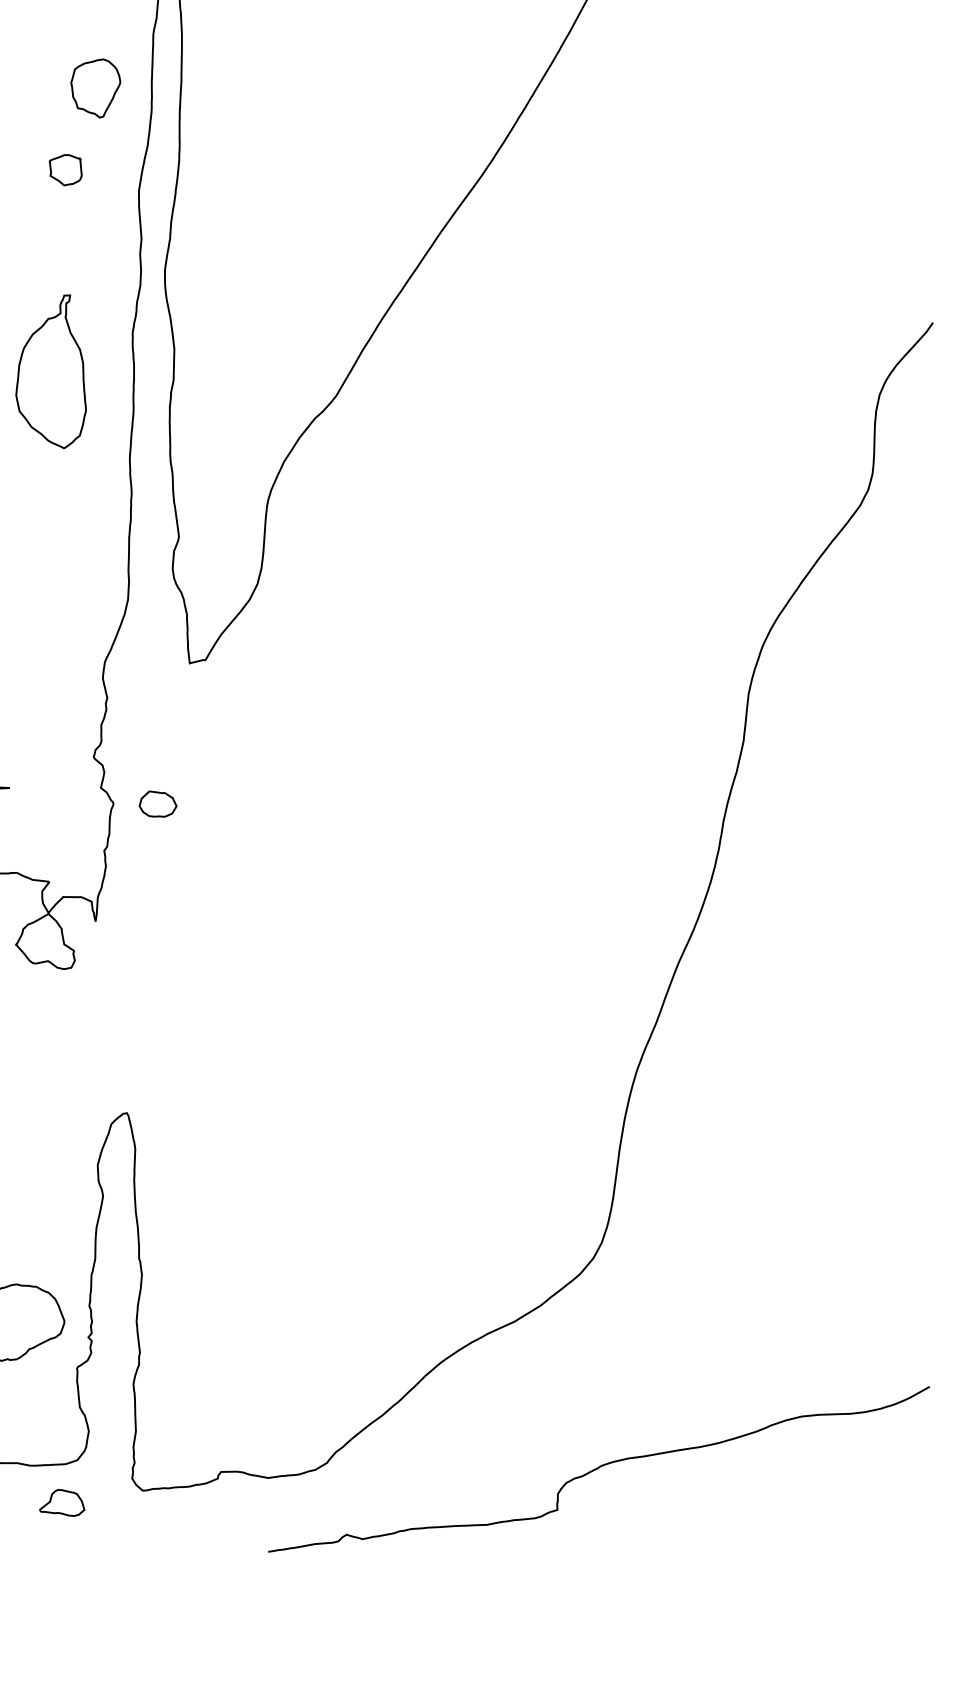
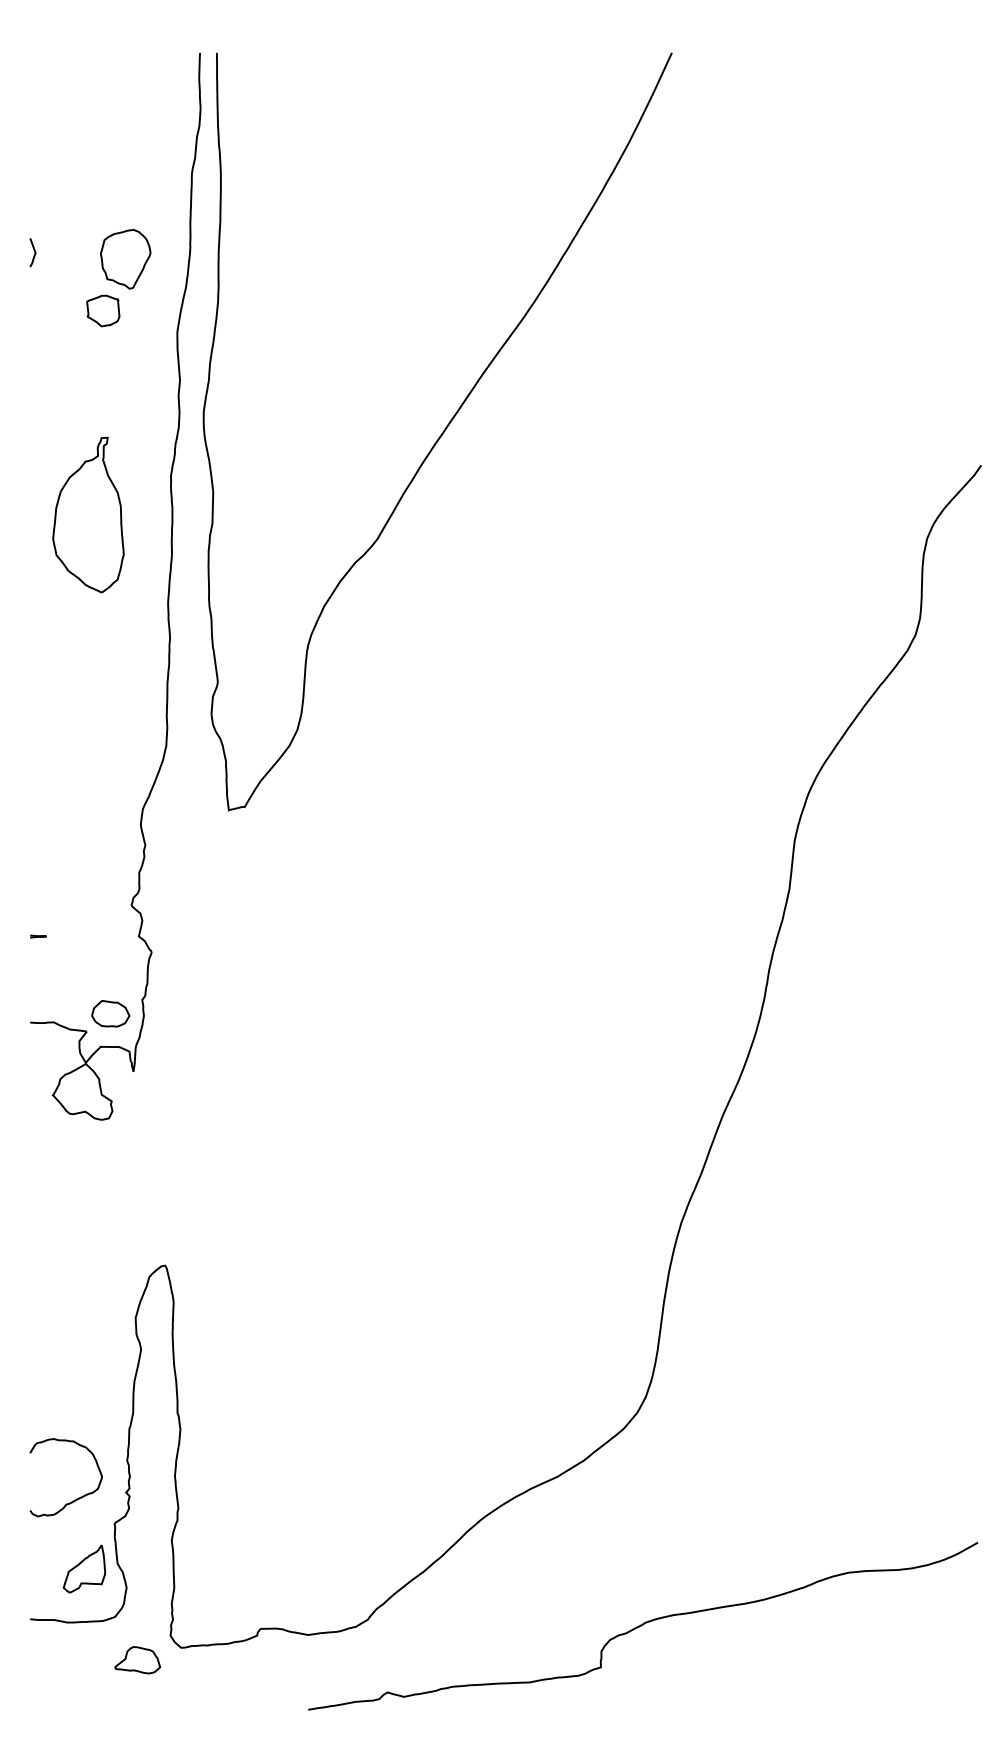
part: (95, 88) -> (125, 259), moved
part: (157, 803) -> (110, 1013), moved
part: (47, 1412) -> (84, 1568), added
part: (62, 1503) -> (137, 1660), moved

